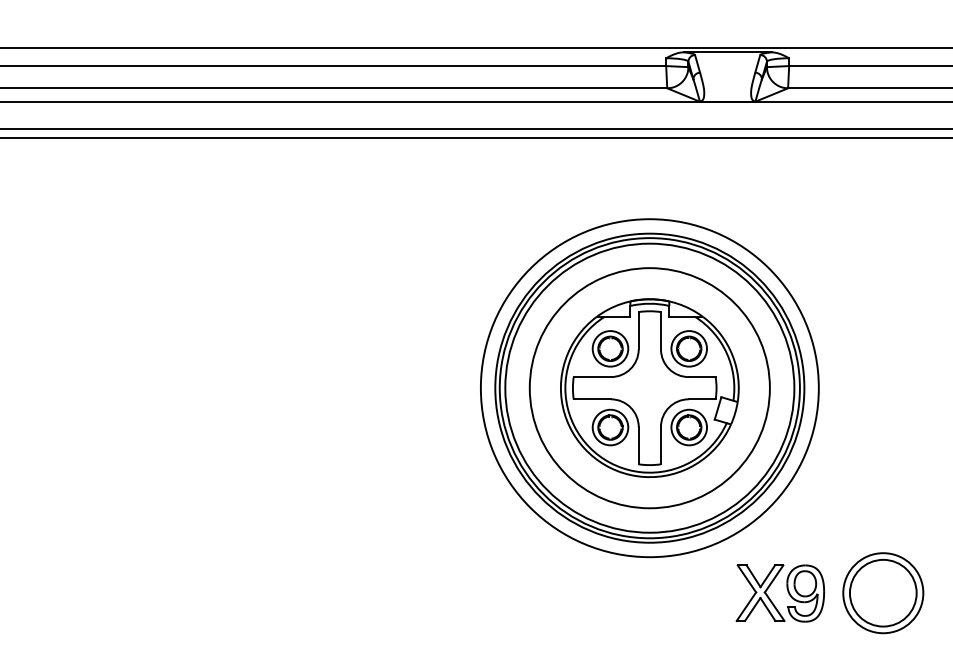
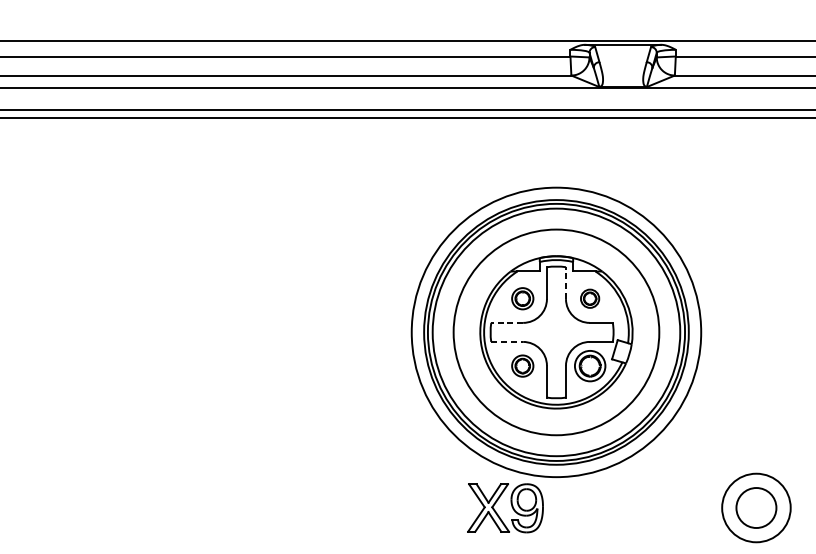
line: (660, 330) -> (565, 282), solid -> dashed
part: (610, 348) -> (522, 298), size x0.7
part: (688, 348) -> (589, 298), size x0.6
line: (592, 377) -> (507, 323), solid -> dashed
line: (592, 399) -> (507, 342), solid -> dashed
part: (610, 427) -> (522, 366), size x0.7
part: (787, 591) -> (511, 506), moved
circle: (882, 592) -> (755, 507), size x0.7

